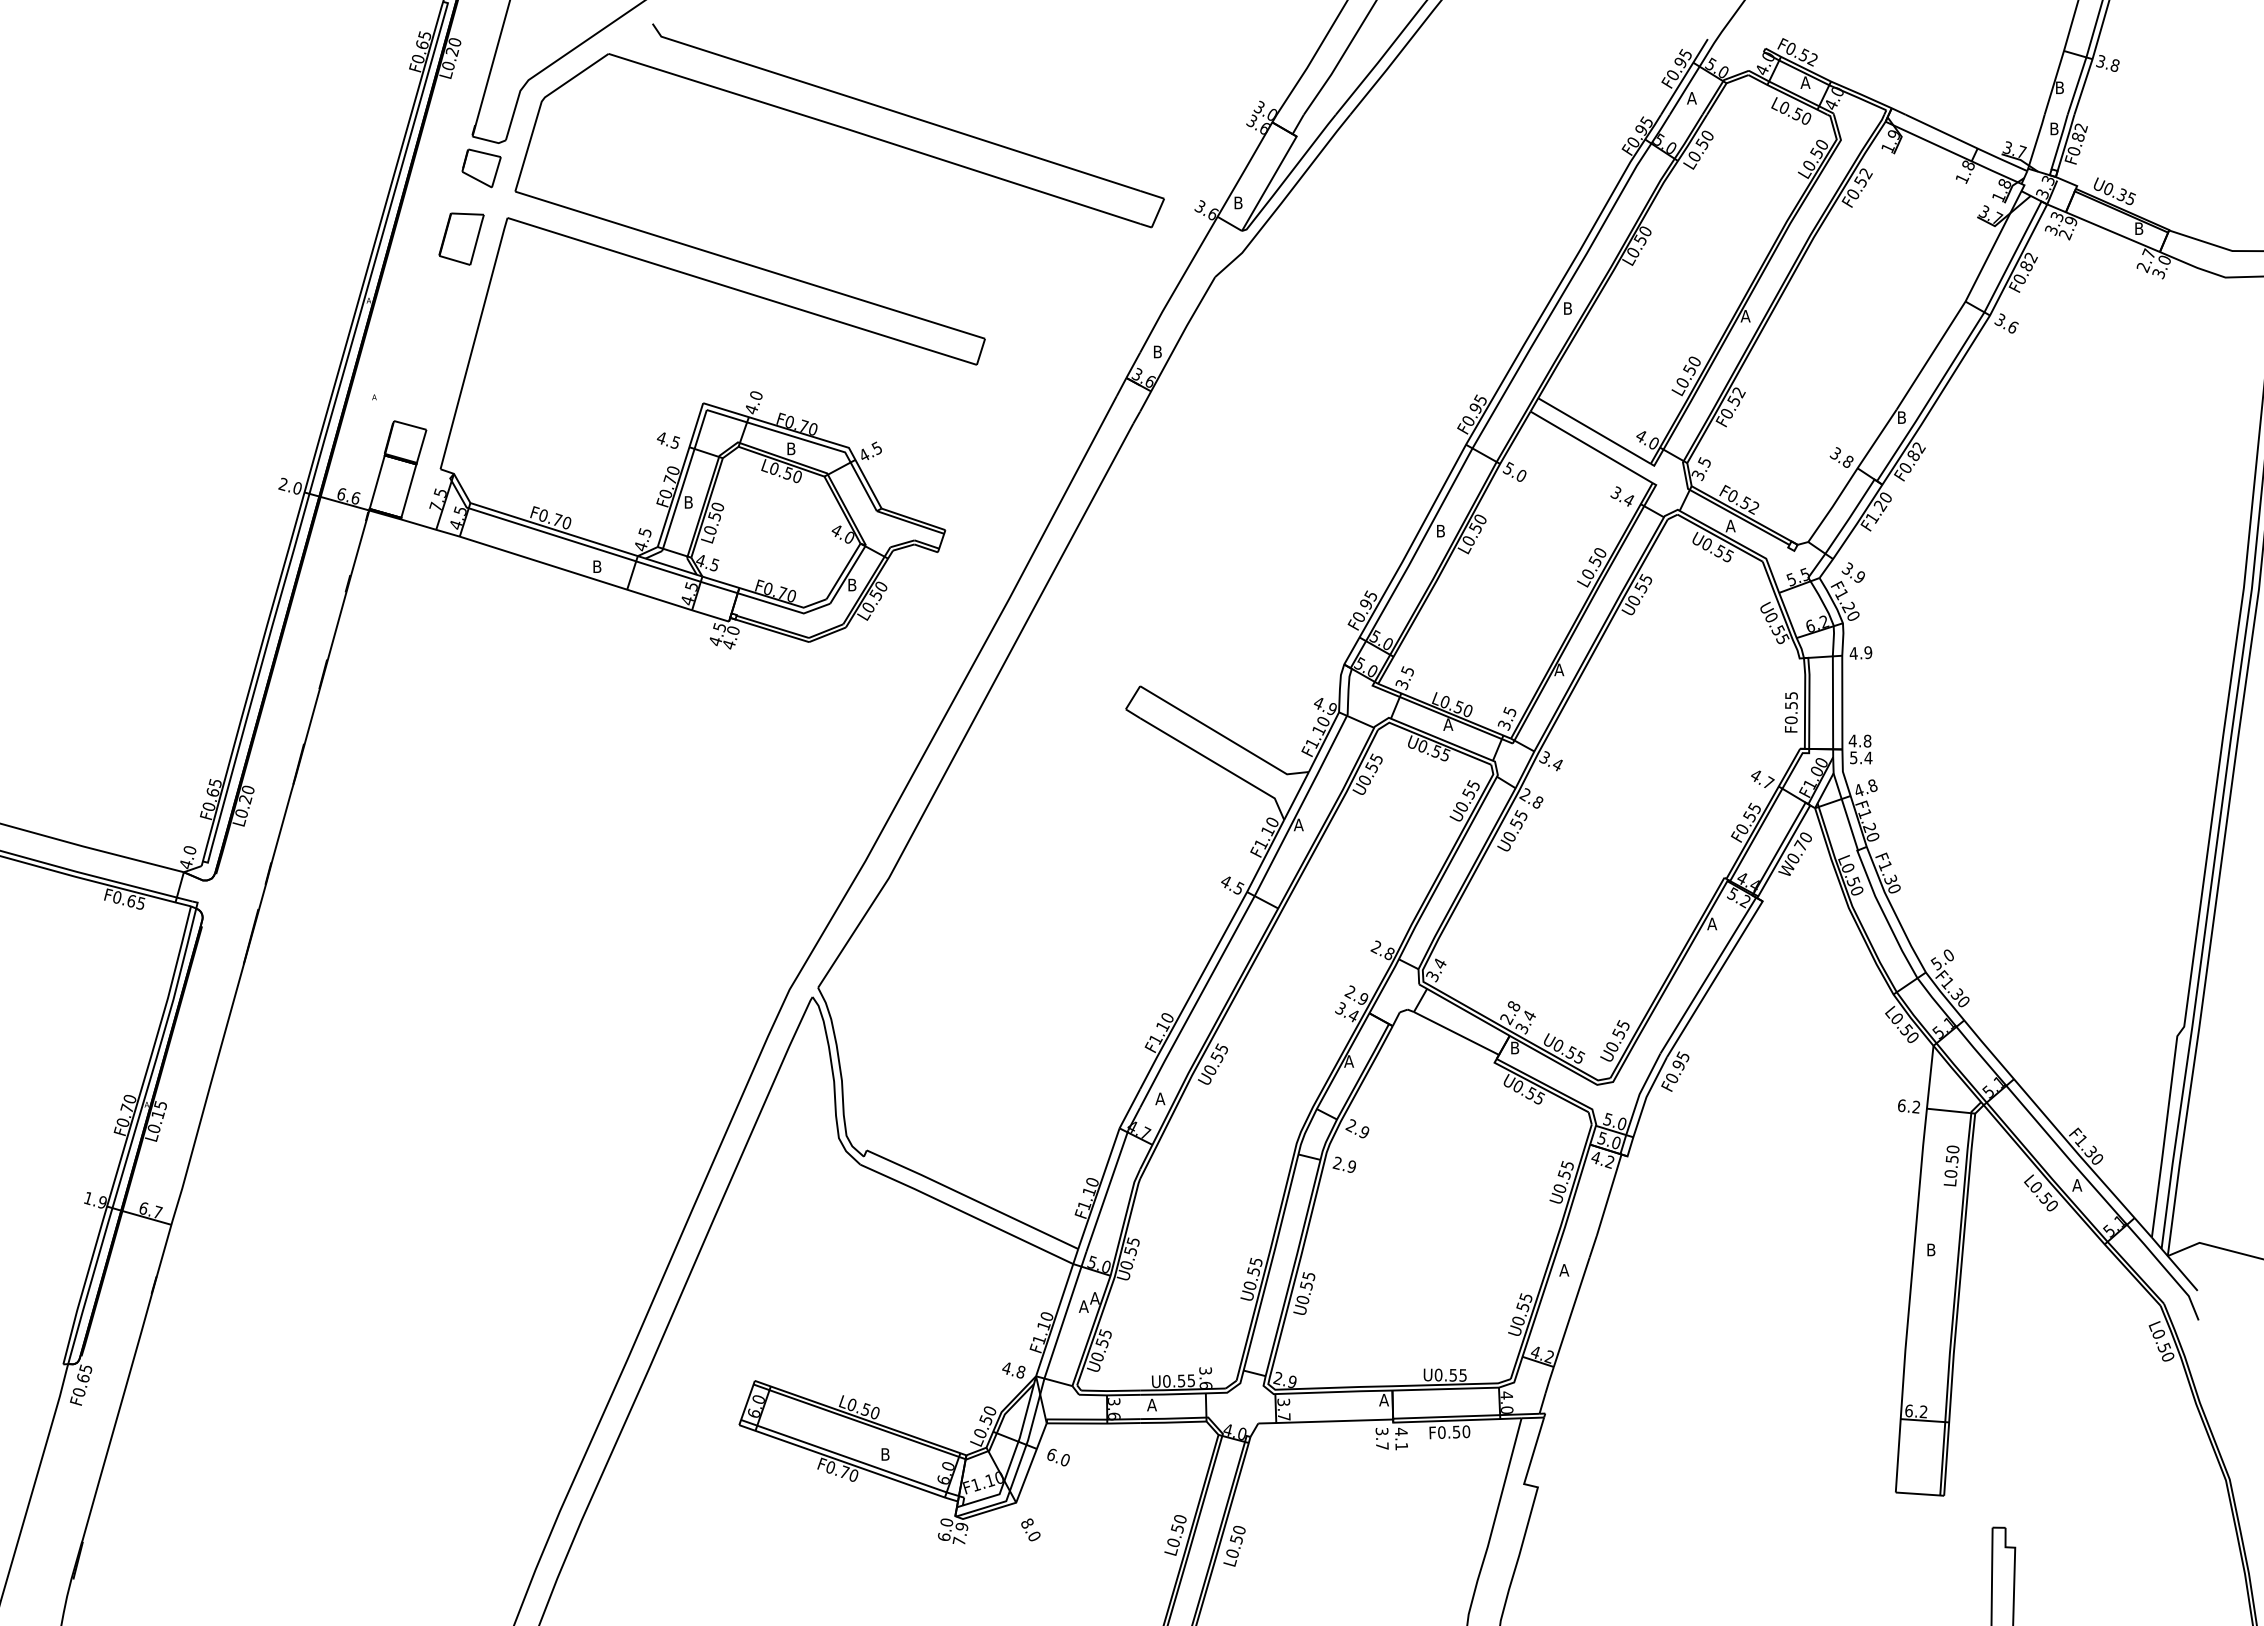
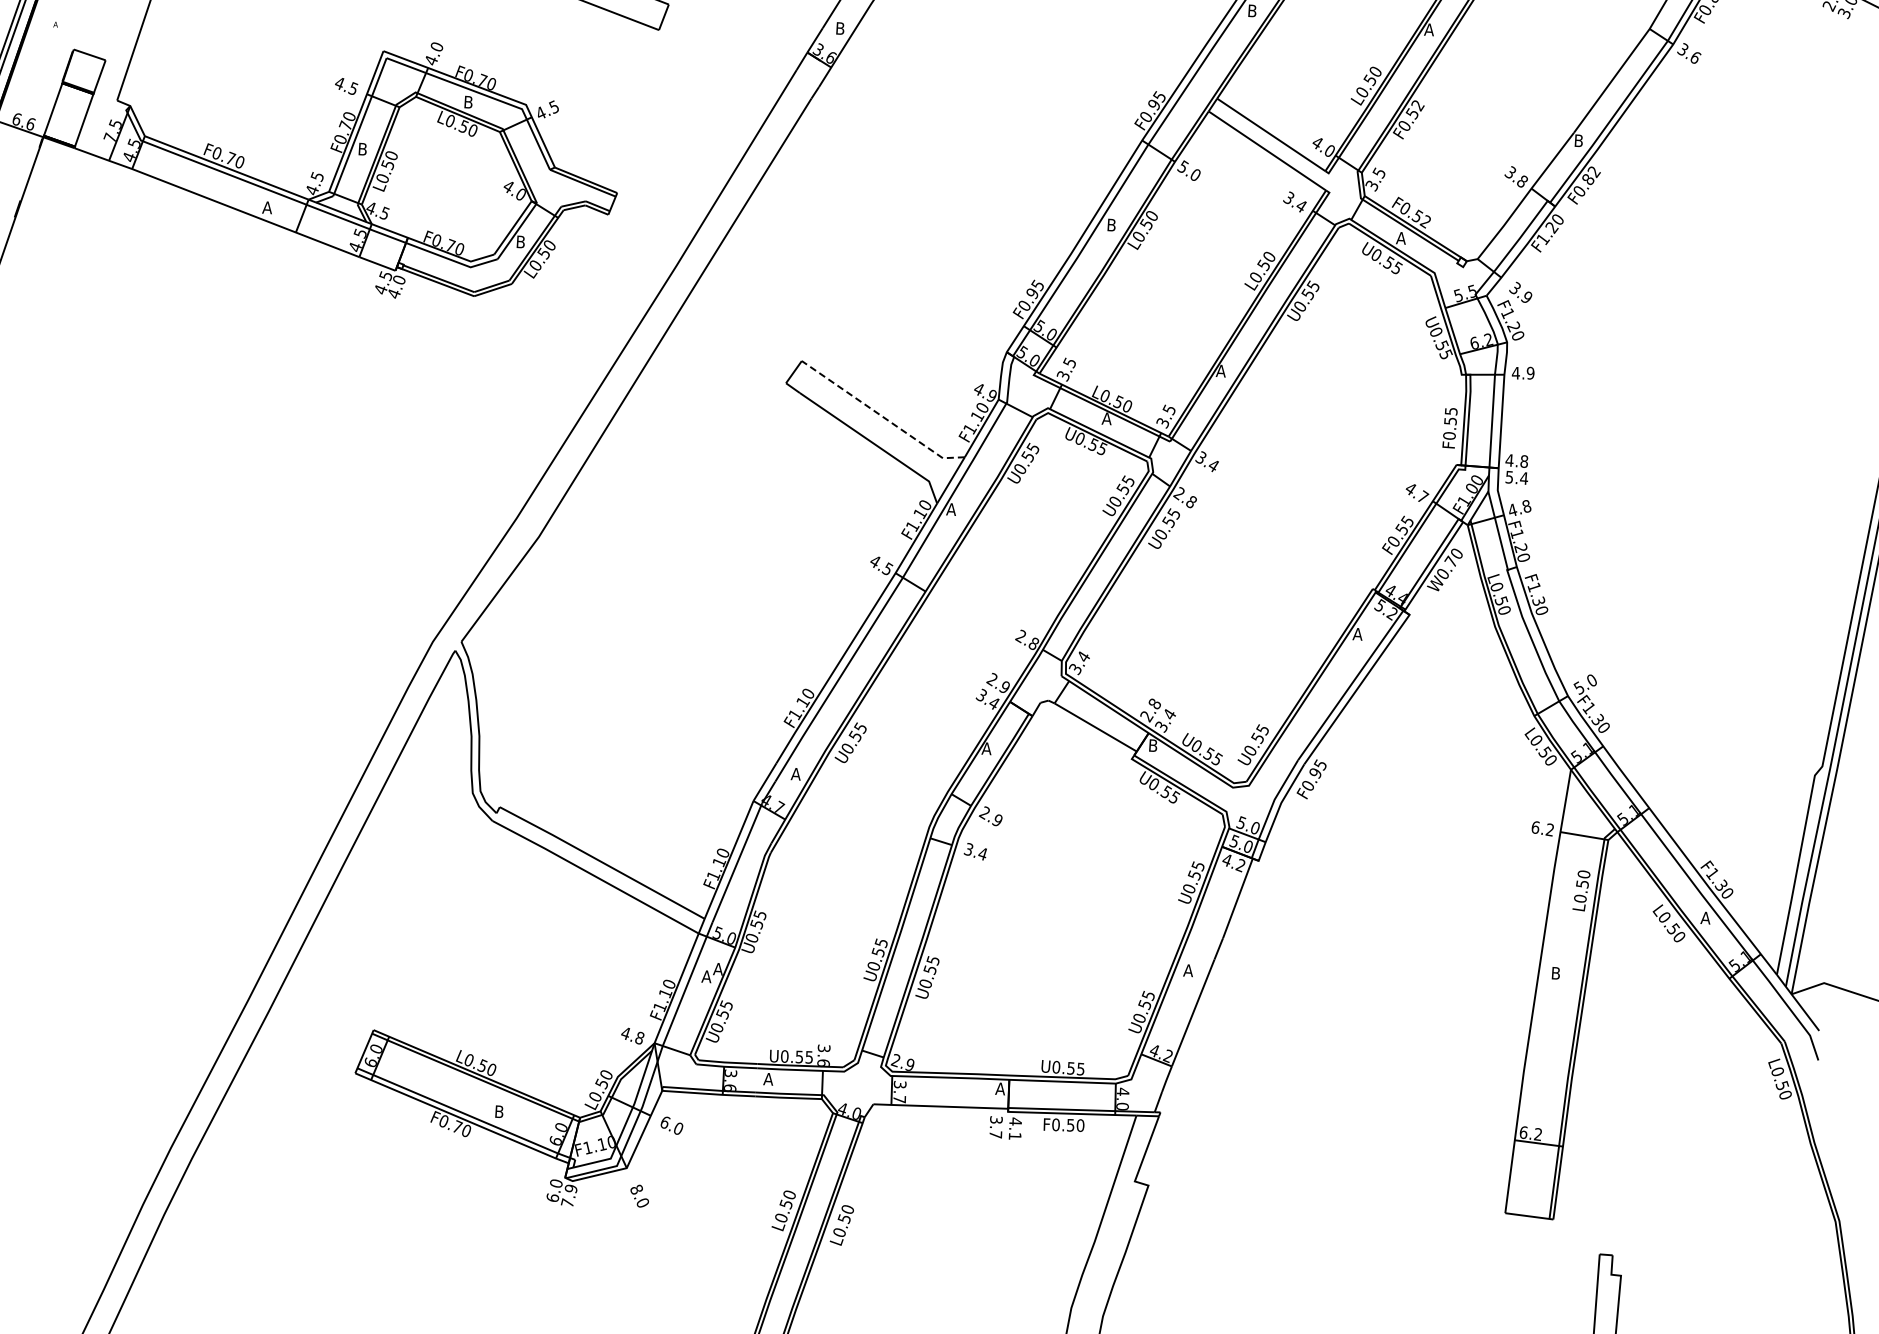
text: (597, 566) -> (267, 207), B -> A
line: (1223, 735) -> (881, 415), solid -> dashed
text: (1343, 1165) -> (974, 852), 2.9 -> 3.4

